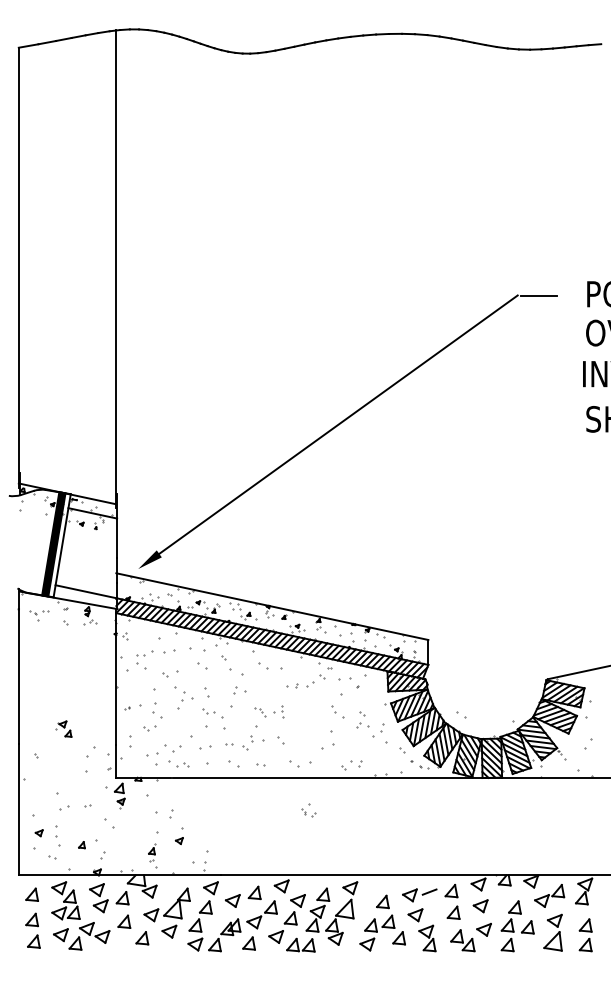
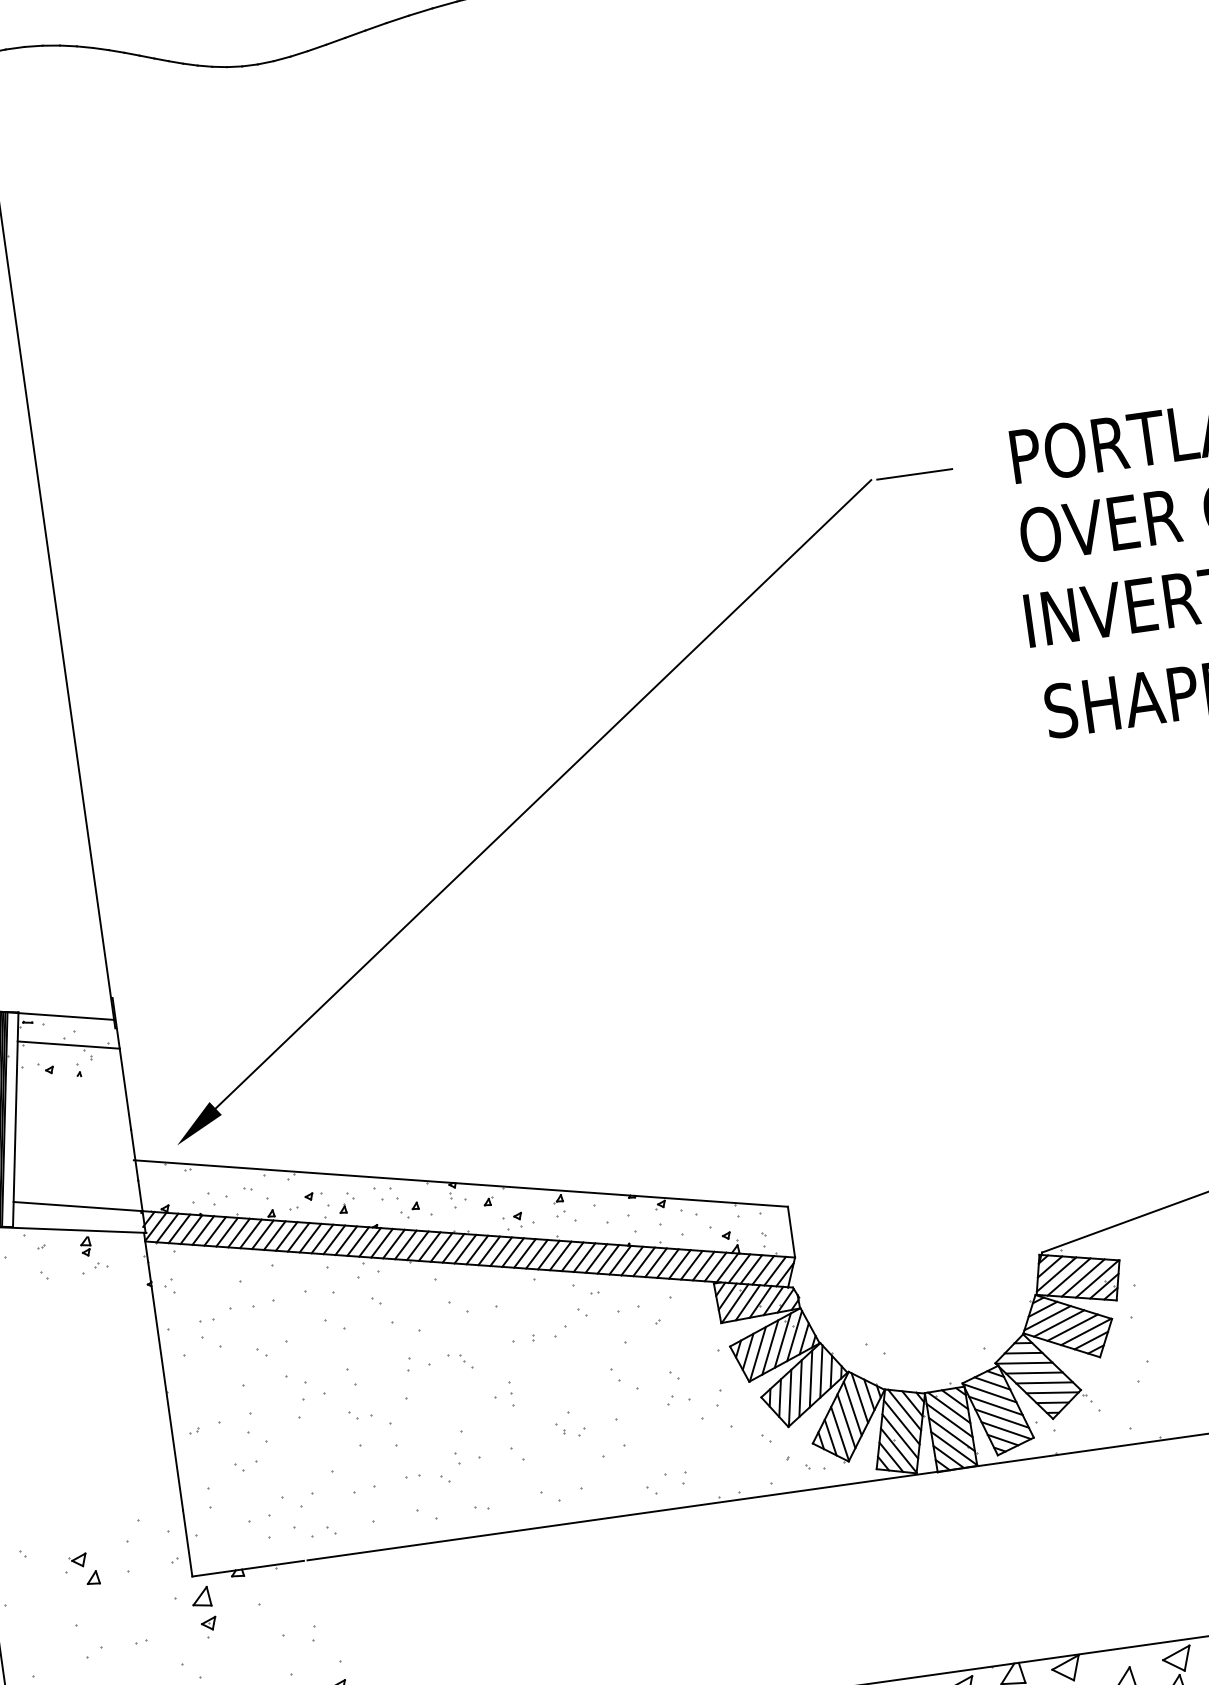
part: (260, 712) -> (461, 1361), moved
part: (63, 728) -> (81, 1568), moved
part: (308, 810) -> (569, 1425), moved

